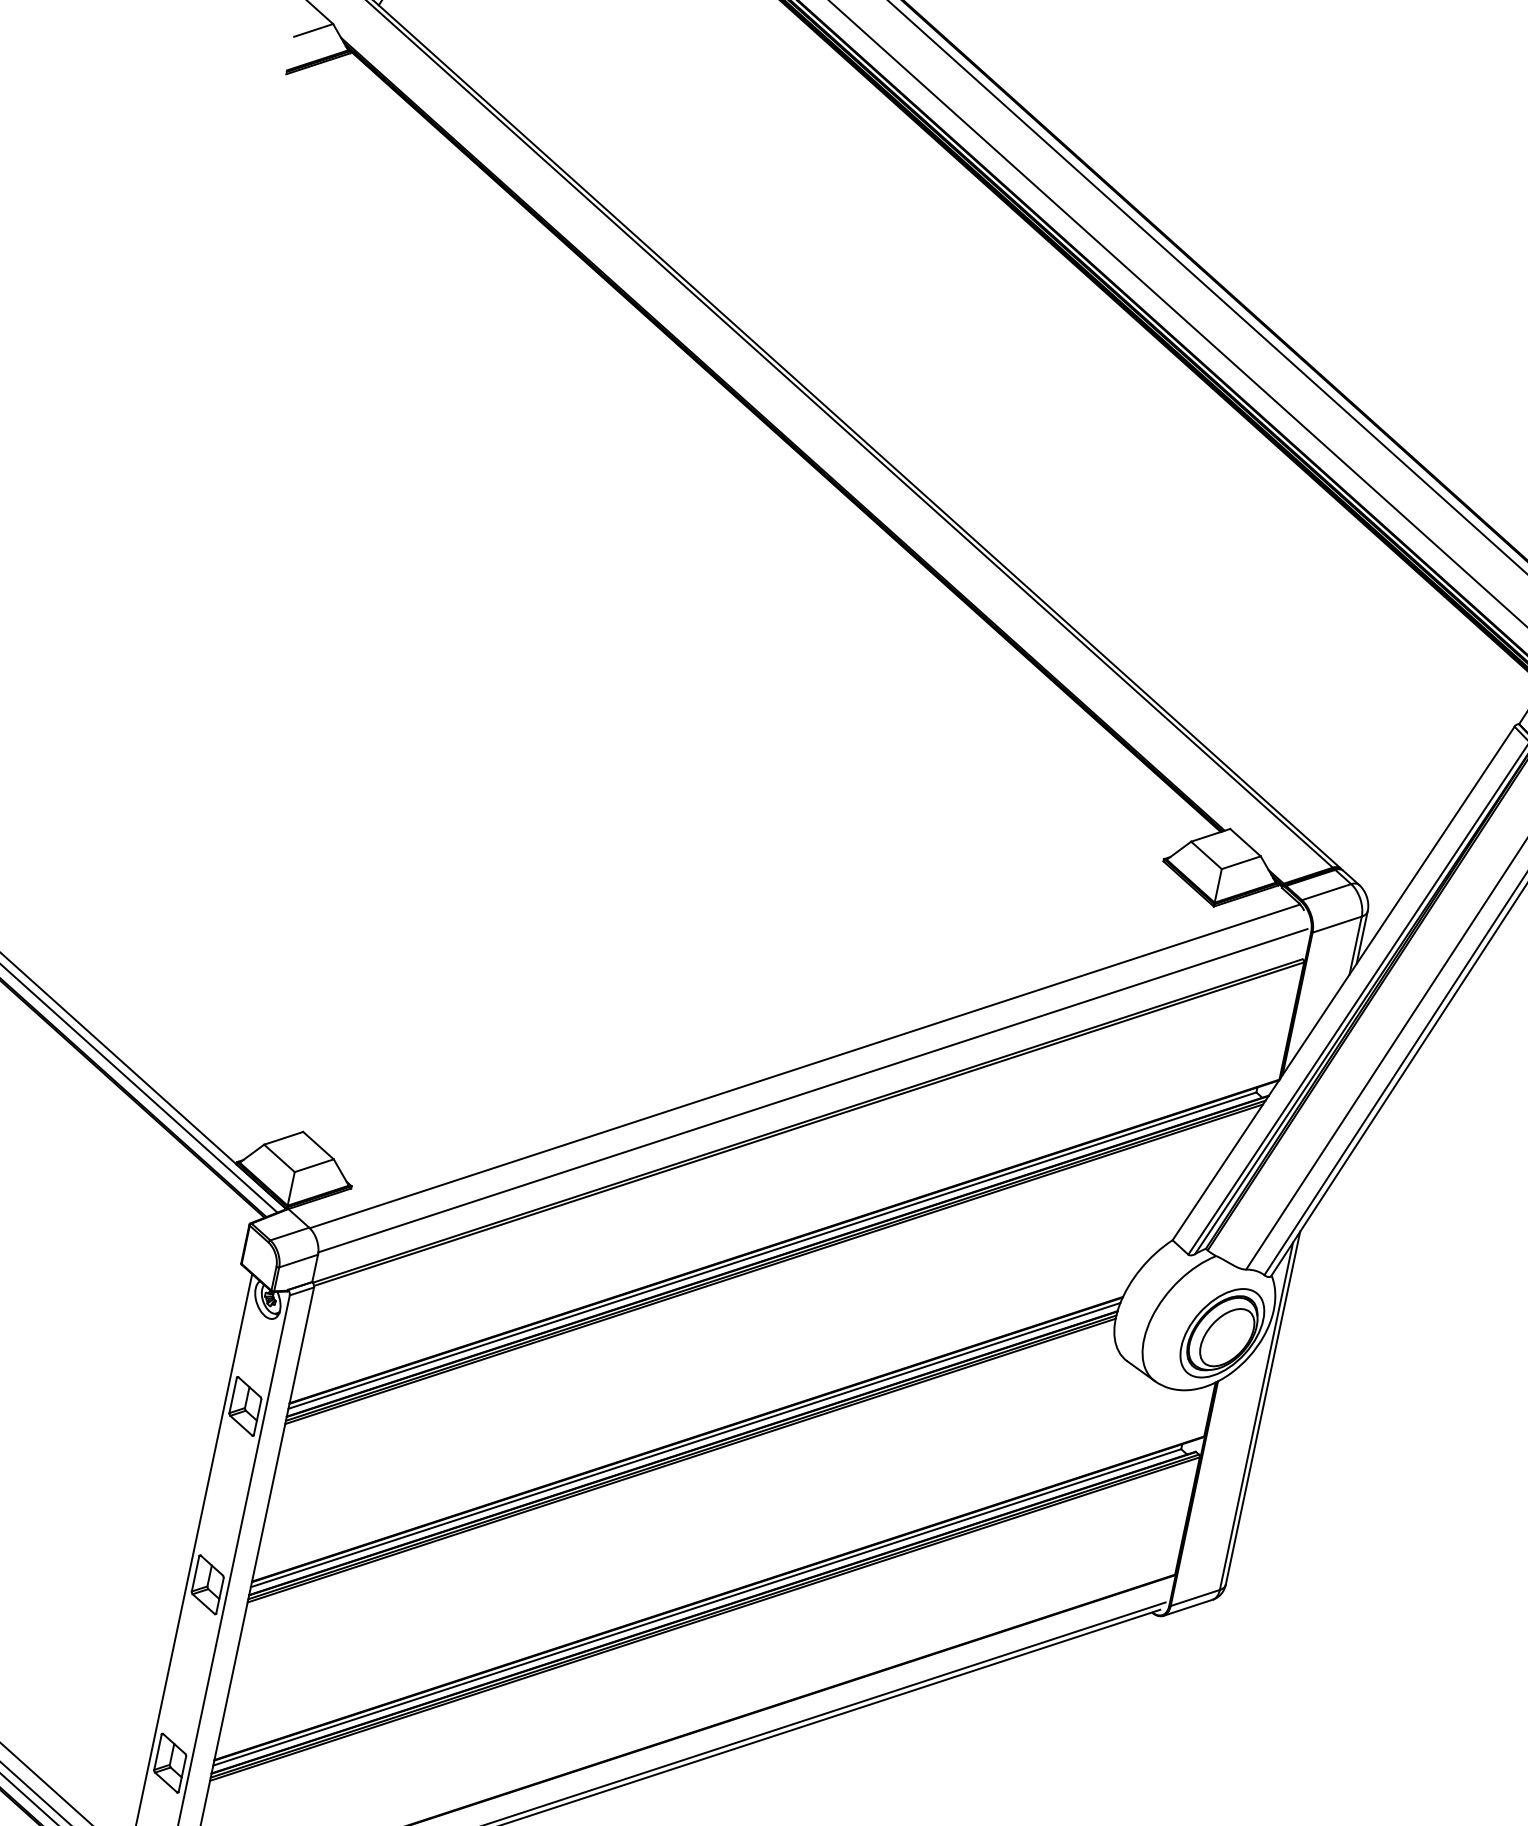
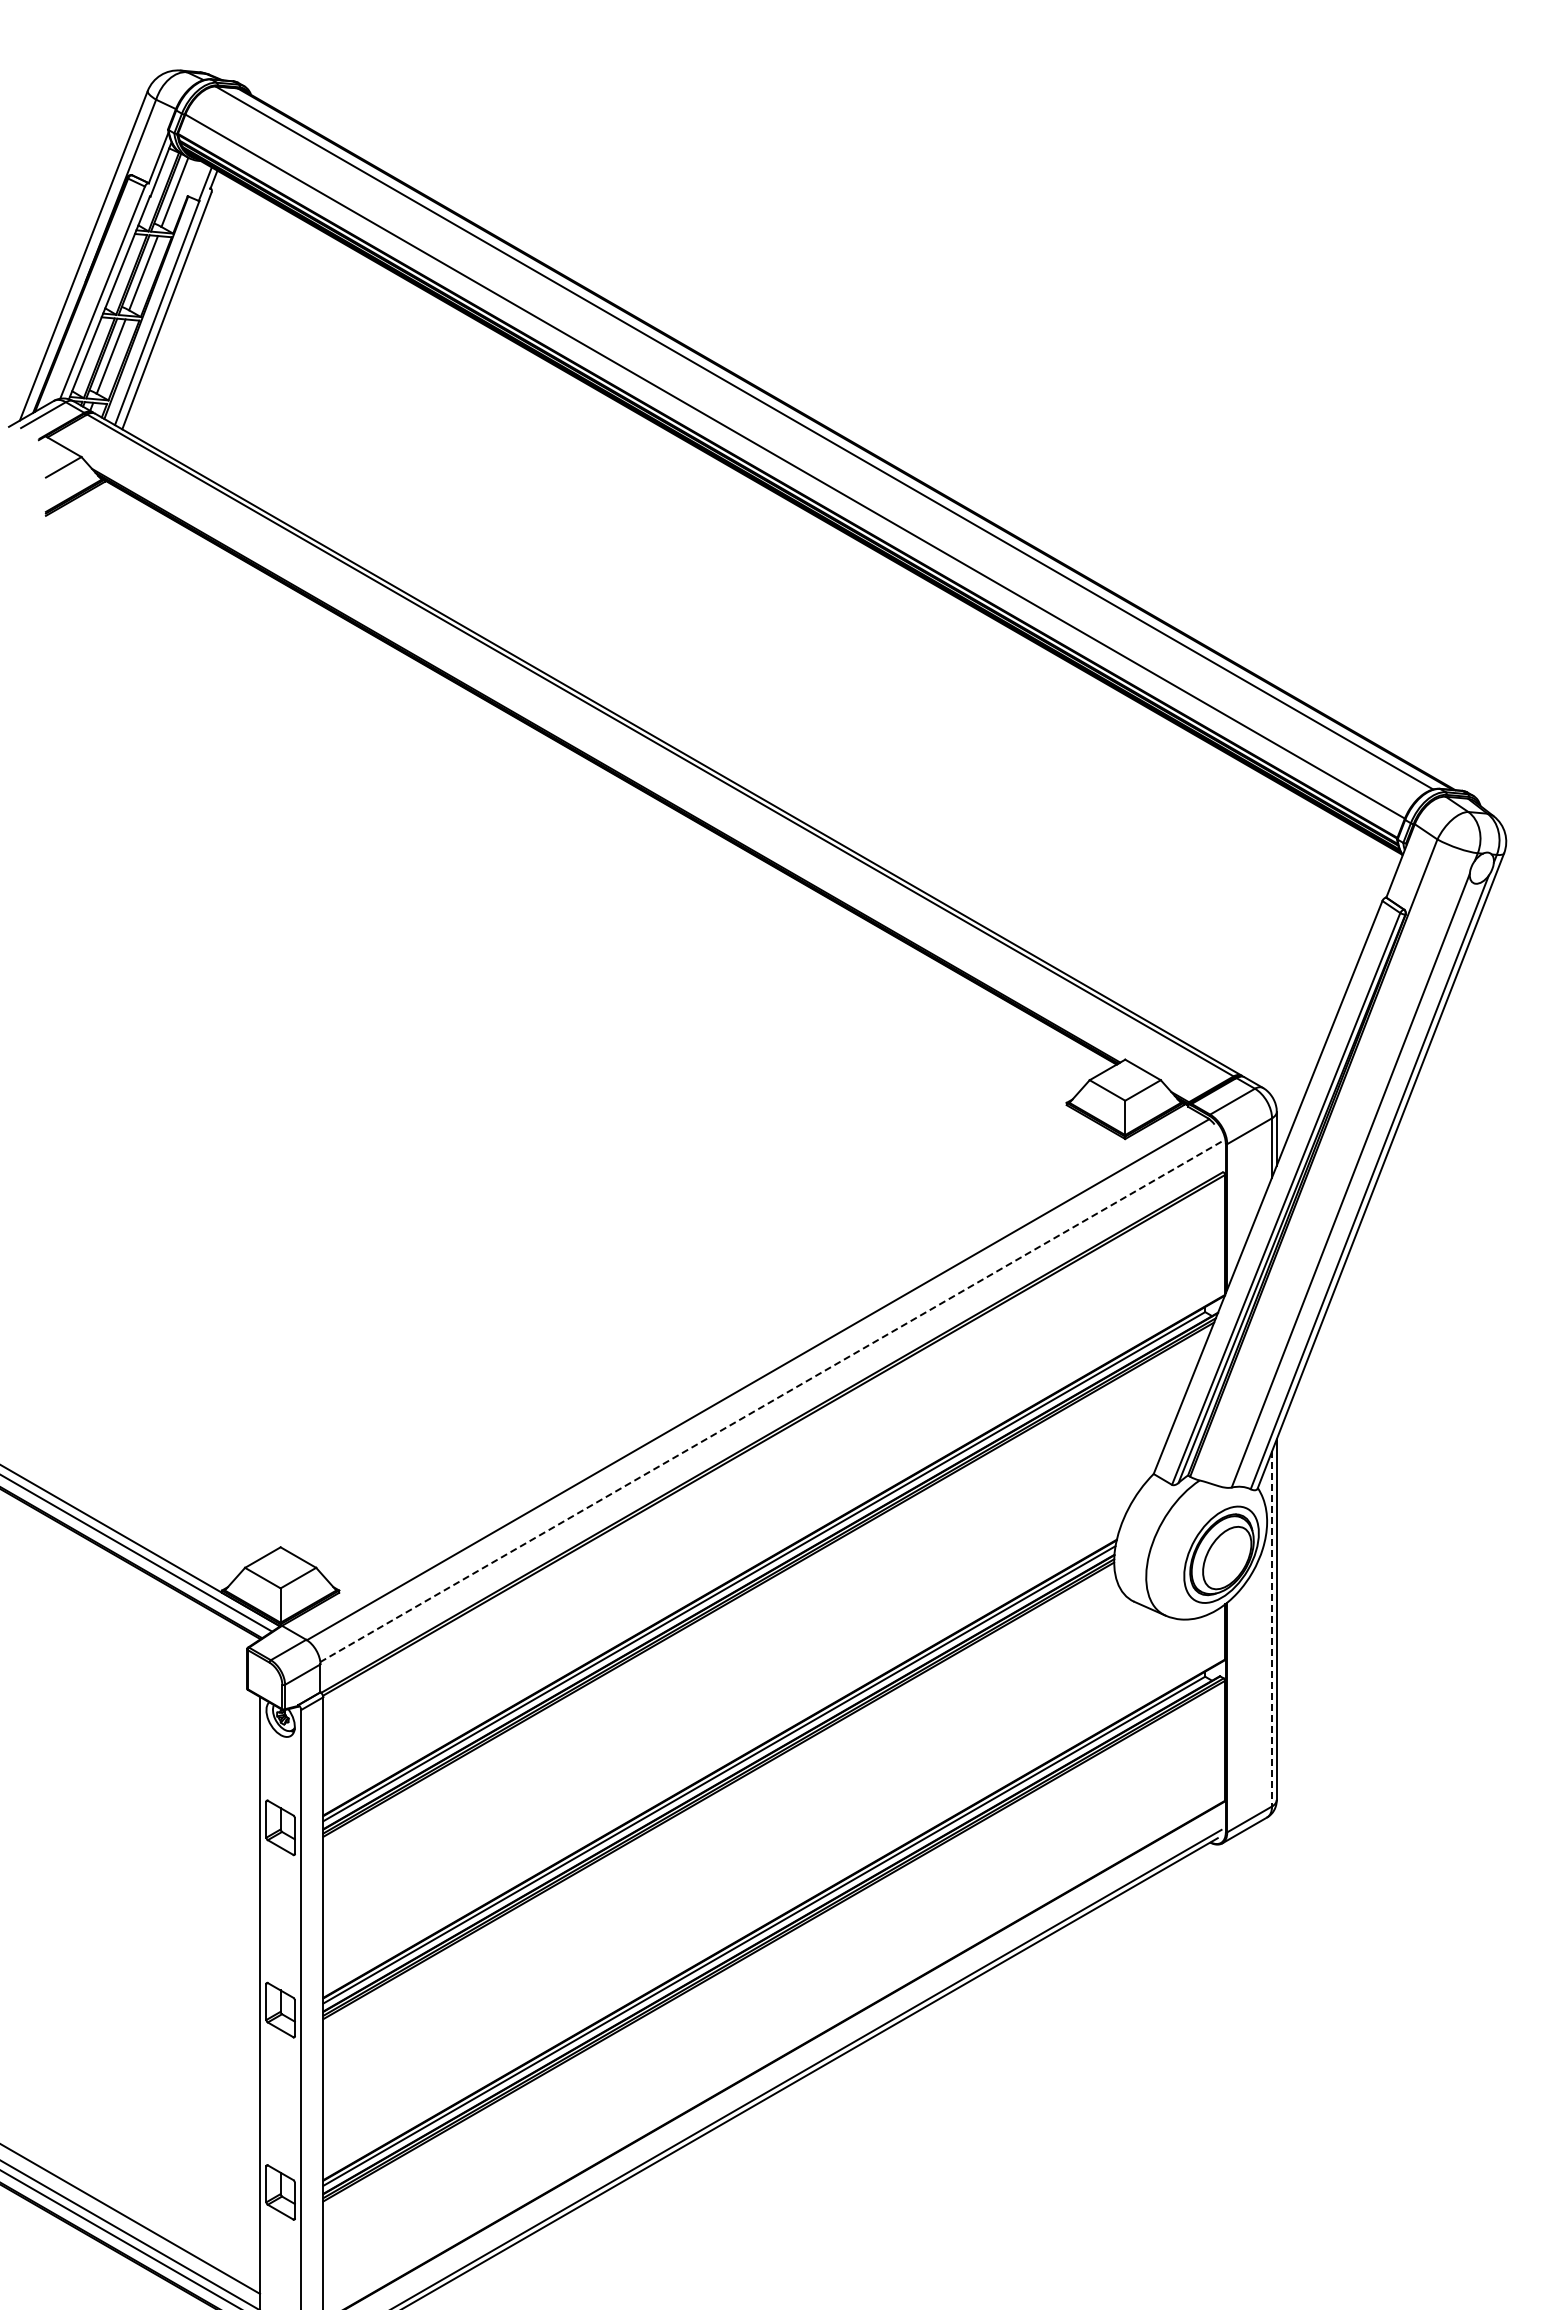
line: (812, 1091) -> (770, 1402), solid -> dashed
line: (1257, 1415) -> (1272, 1628), solid -> dashed

